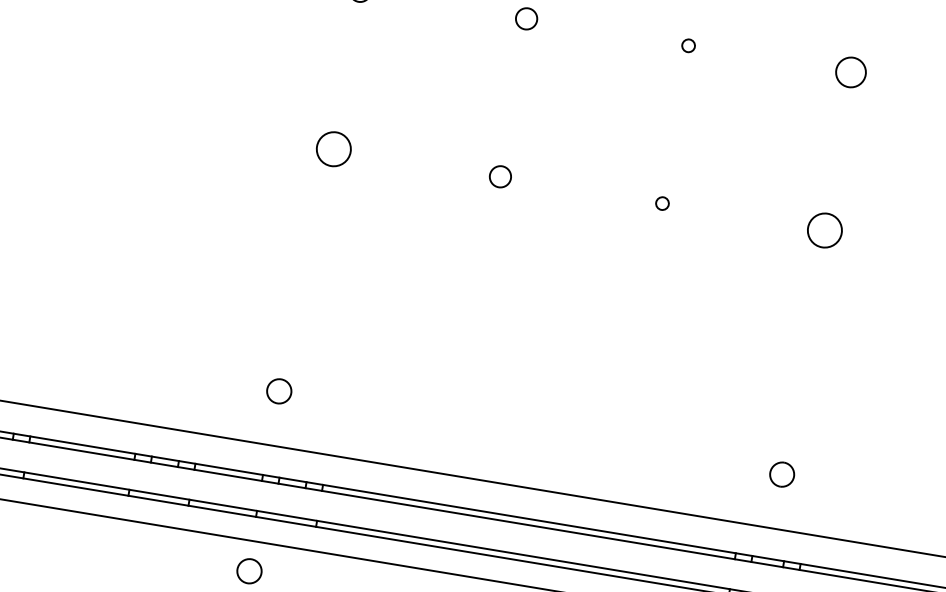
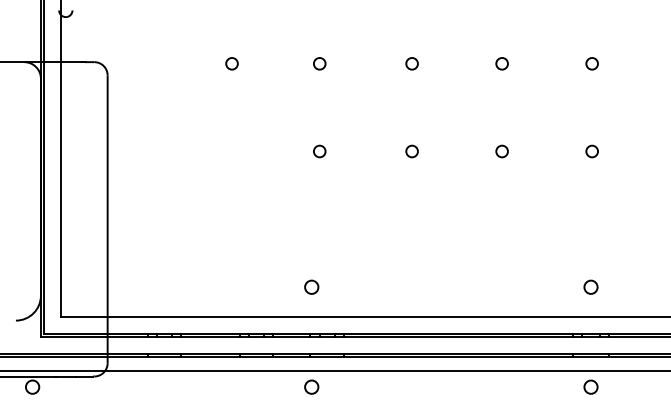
circle: (687, 44) -> (501, 63), size x1.67
circle: (849, 71) -> (591, 63), size x0.71
circle: (333, 149) -> (319, 151), size x0.62
circle: (661, 203) -> (501, 151), size x1.67
circle: (823, 230) -> (591, 151), size x0.62

